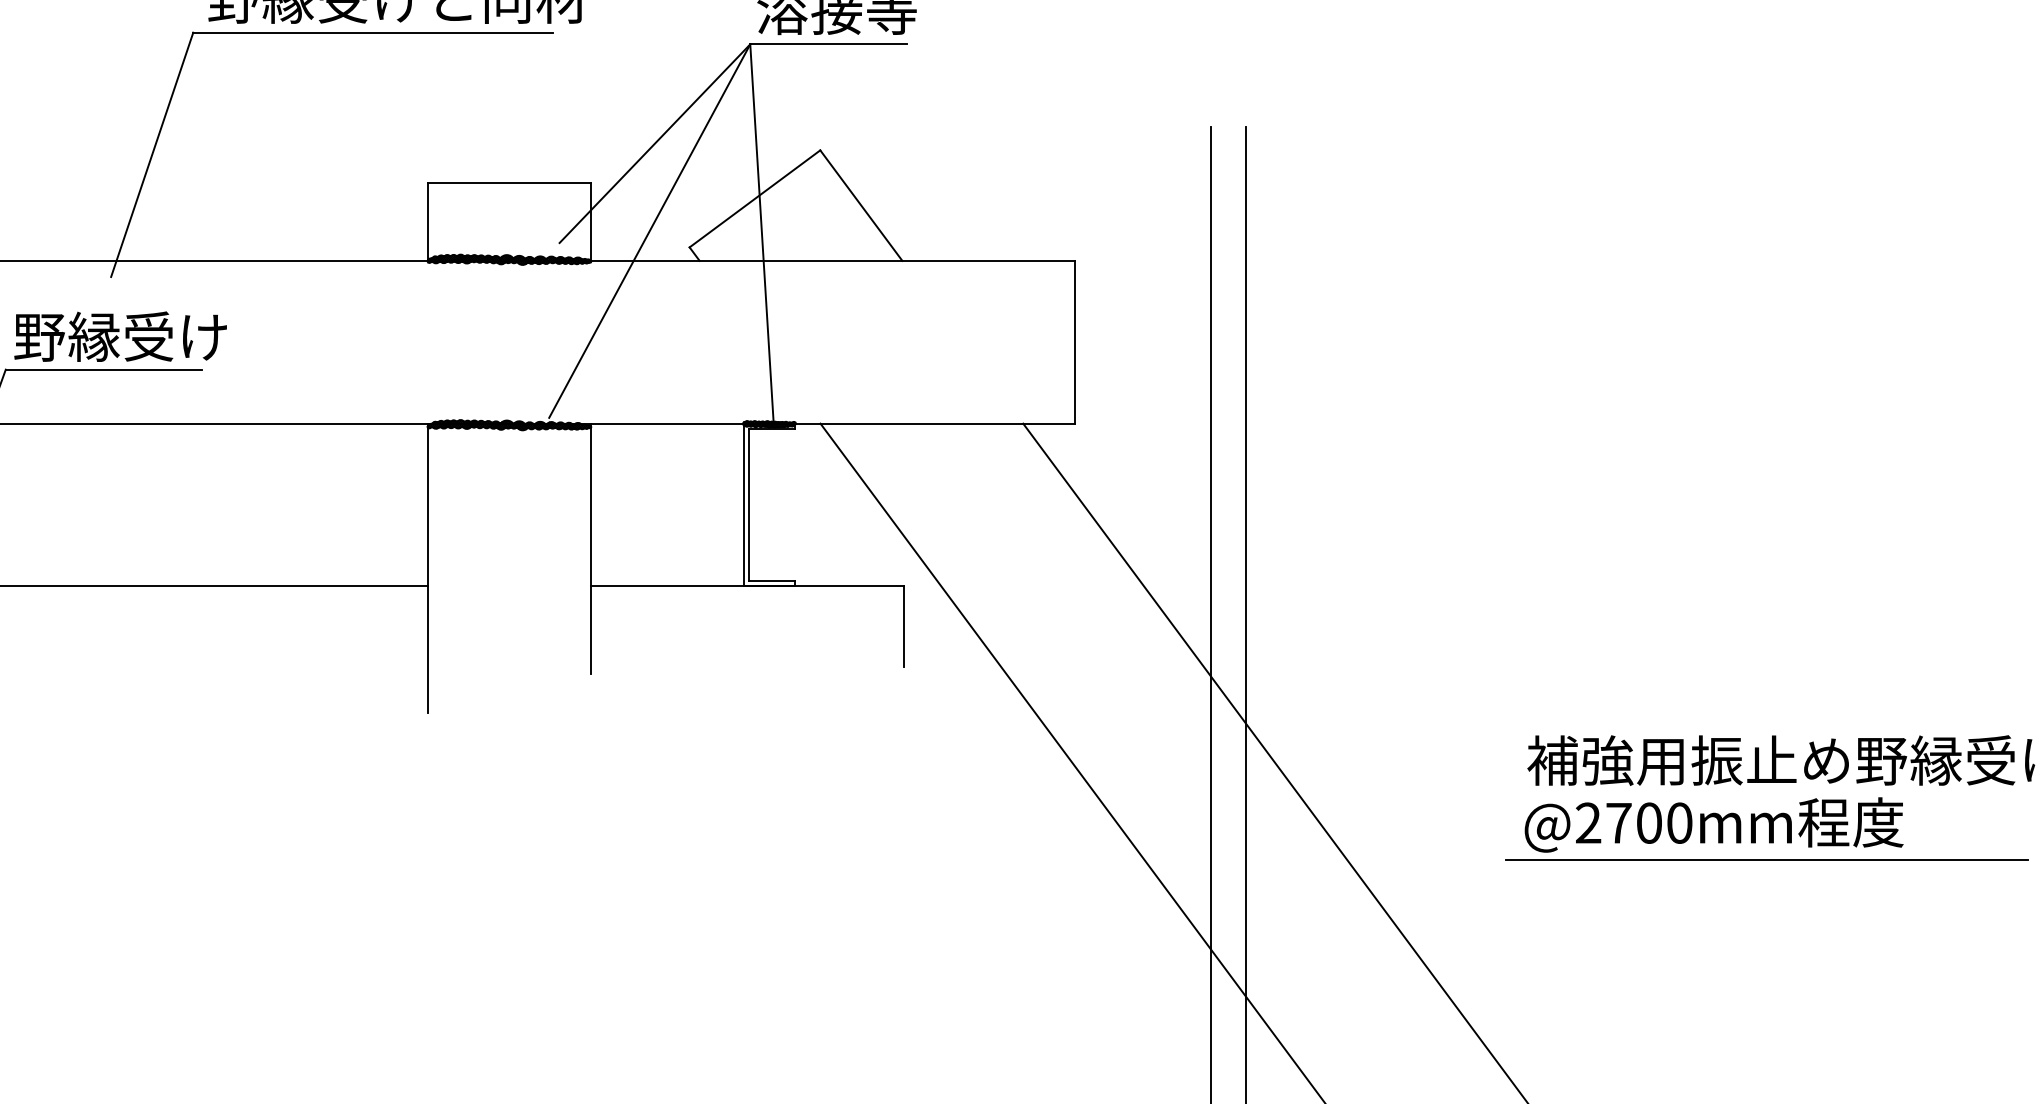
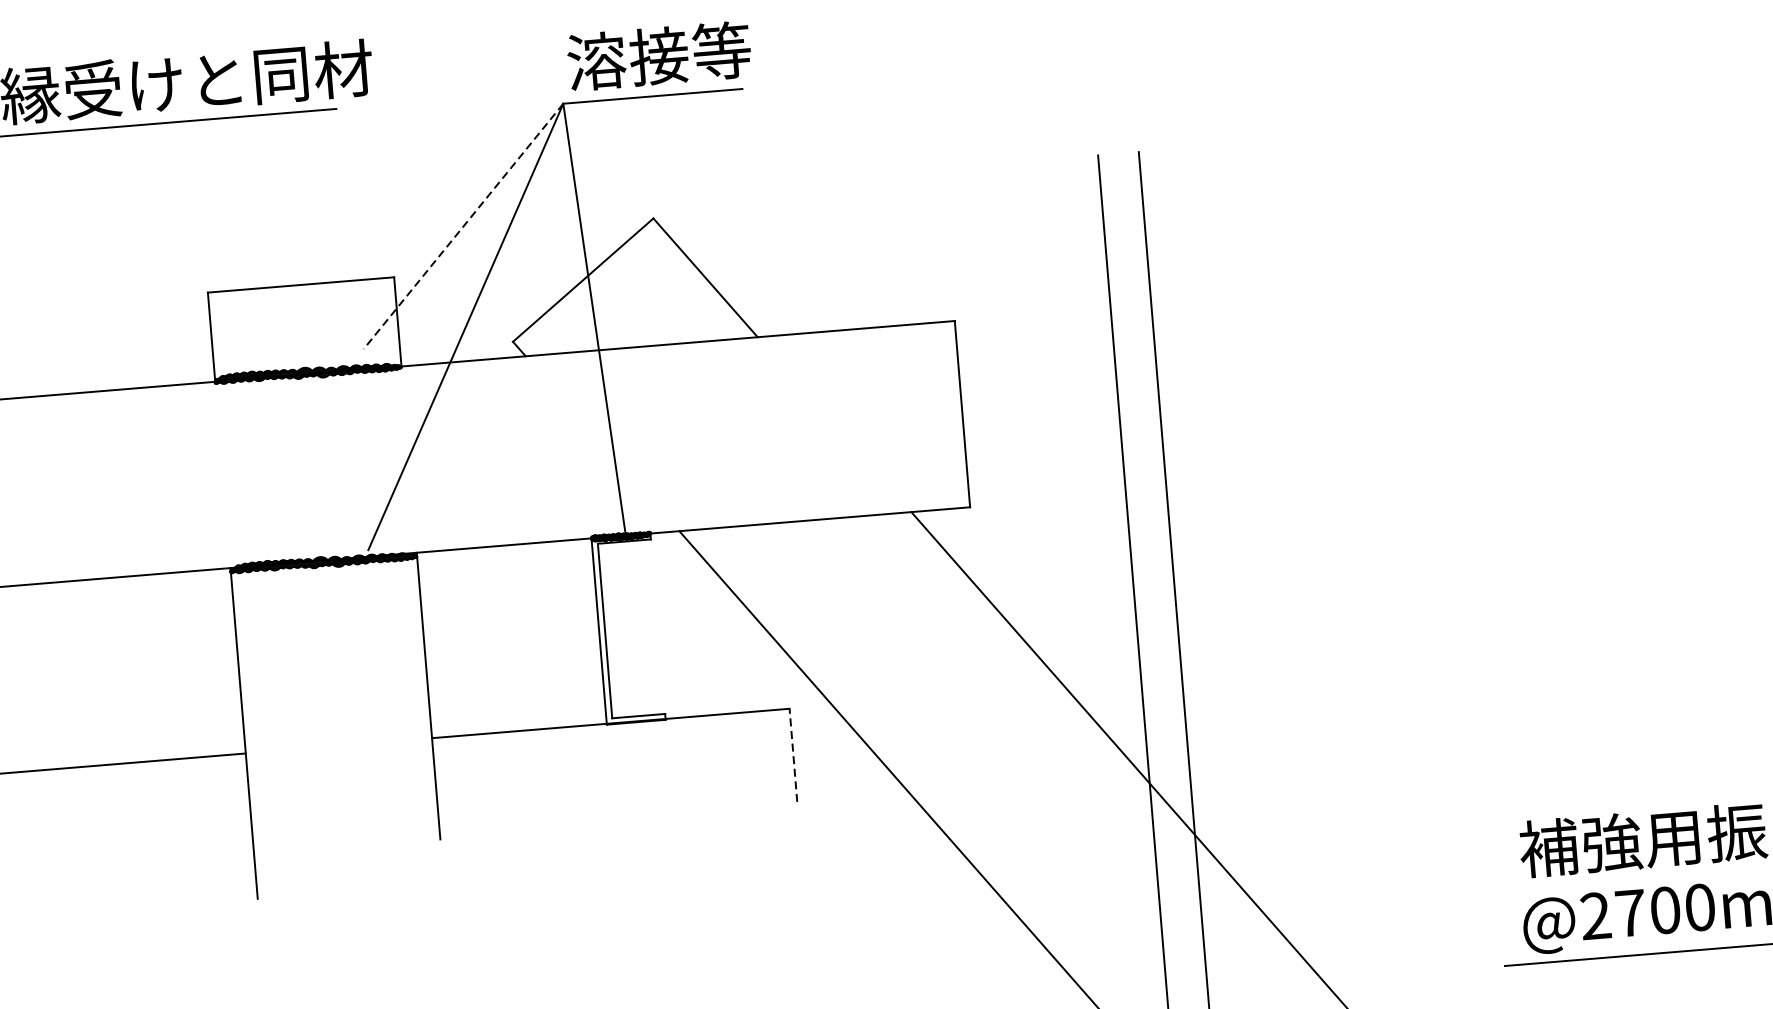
line: (654, 143) -> (463, 226), solid -> dashed
line: (903, 626) -> (793, 755), solid -> dashed

